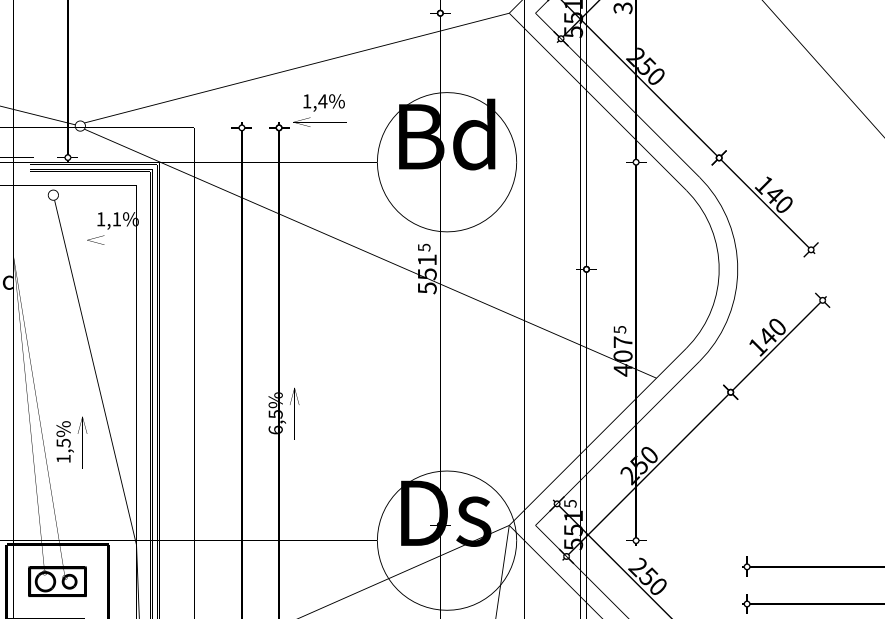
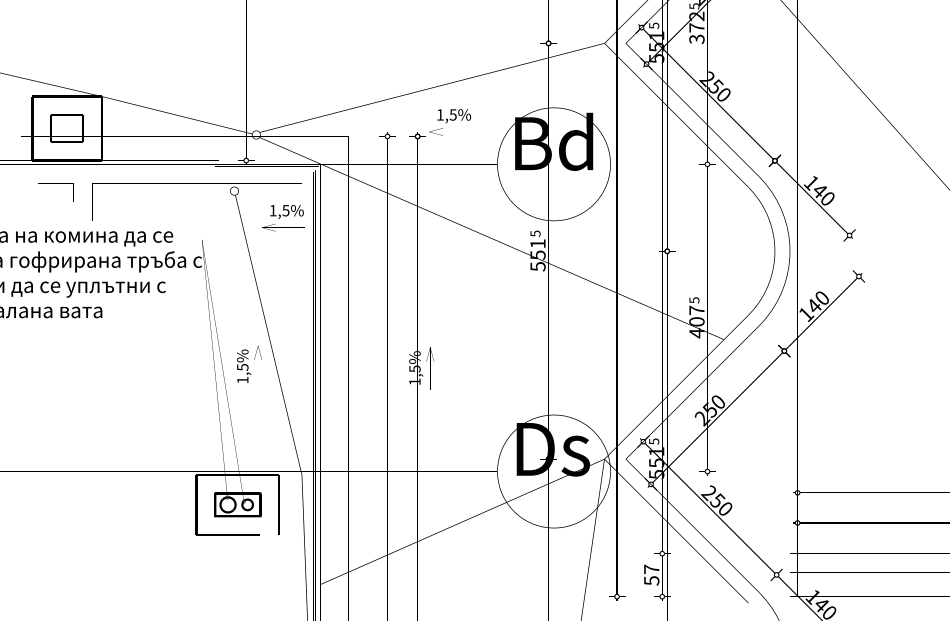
text: (321, 100) -> (452, 114), 1,4% -> 1,5%
text: (116, 219) -> (285, 210), 1,1% -> 1,5%
text: (275, 429) -> (414, 381), 6,5% -> 1,5%
text: (71, 439) -> (249, 364), moved

